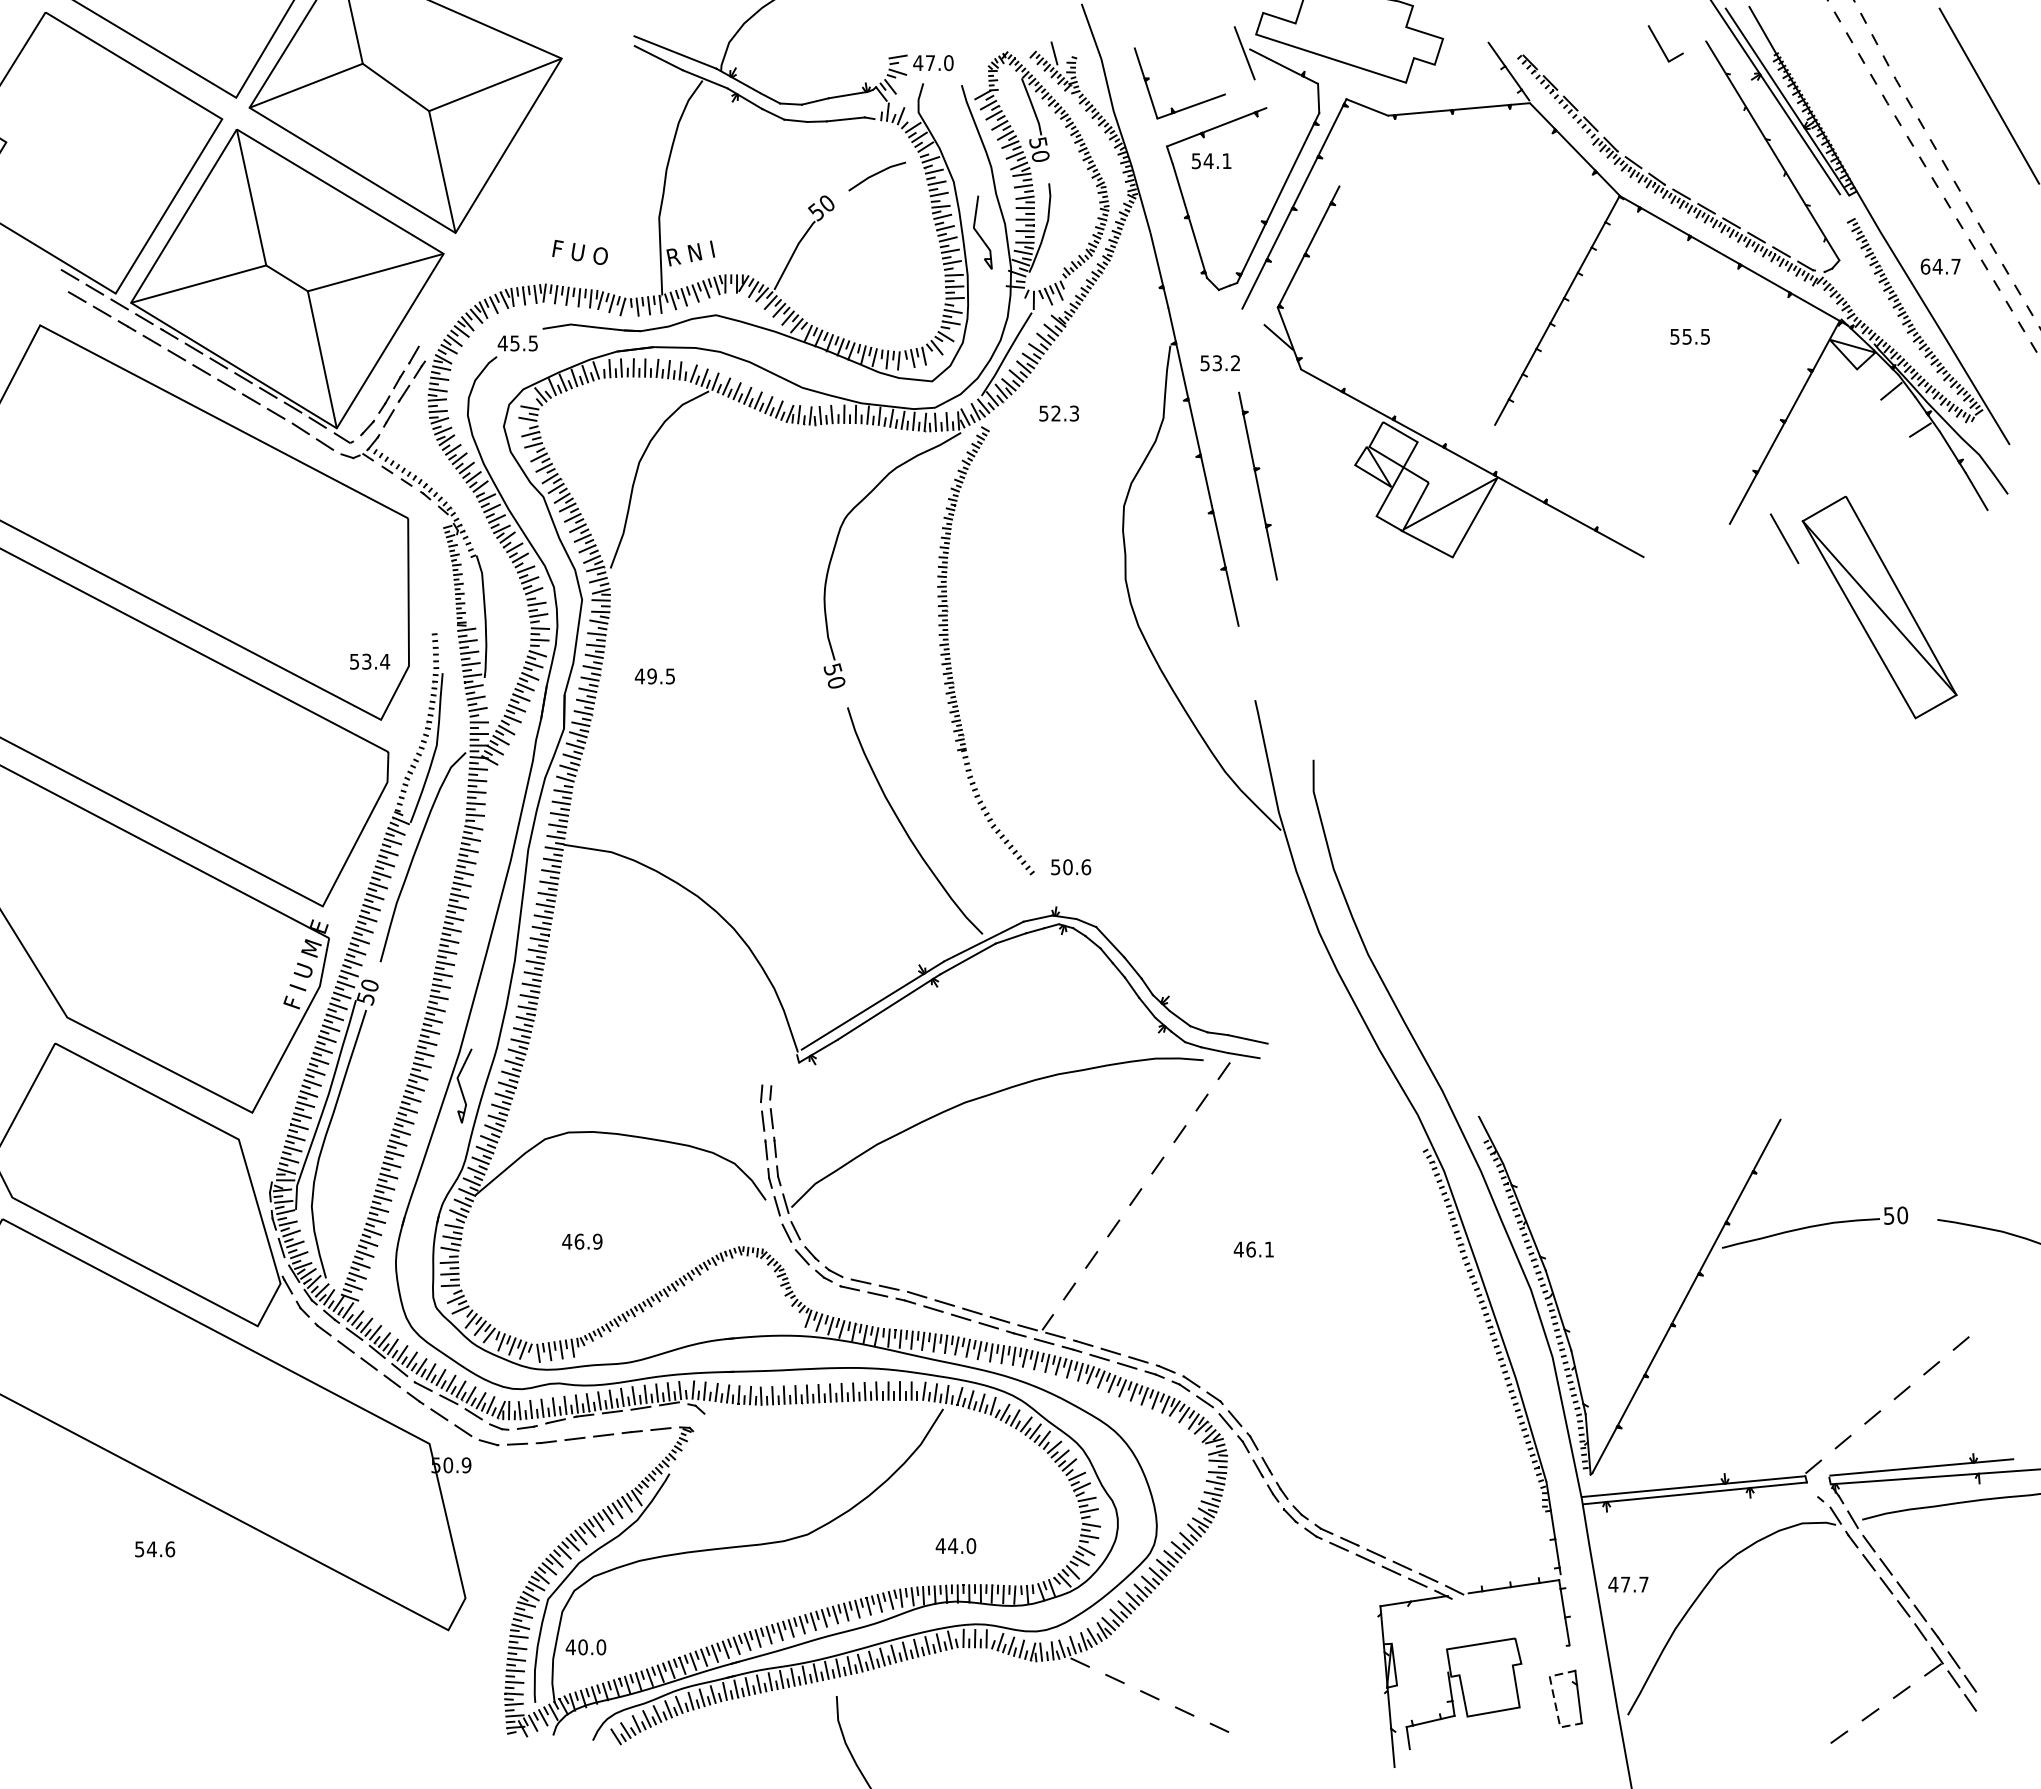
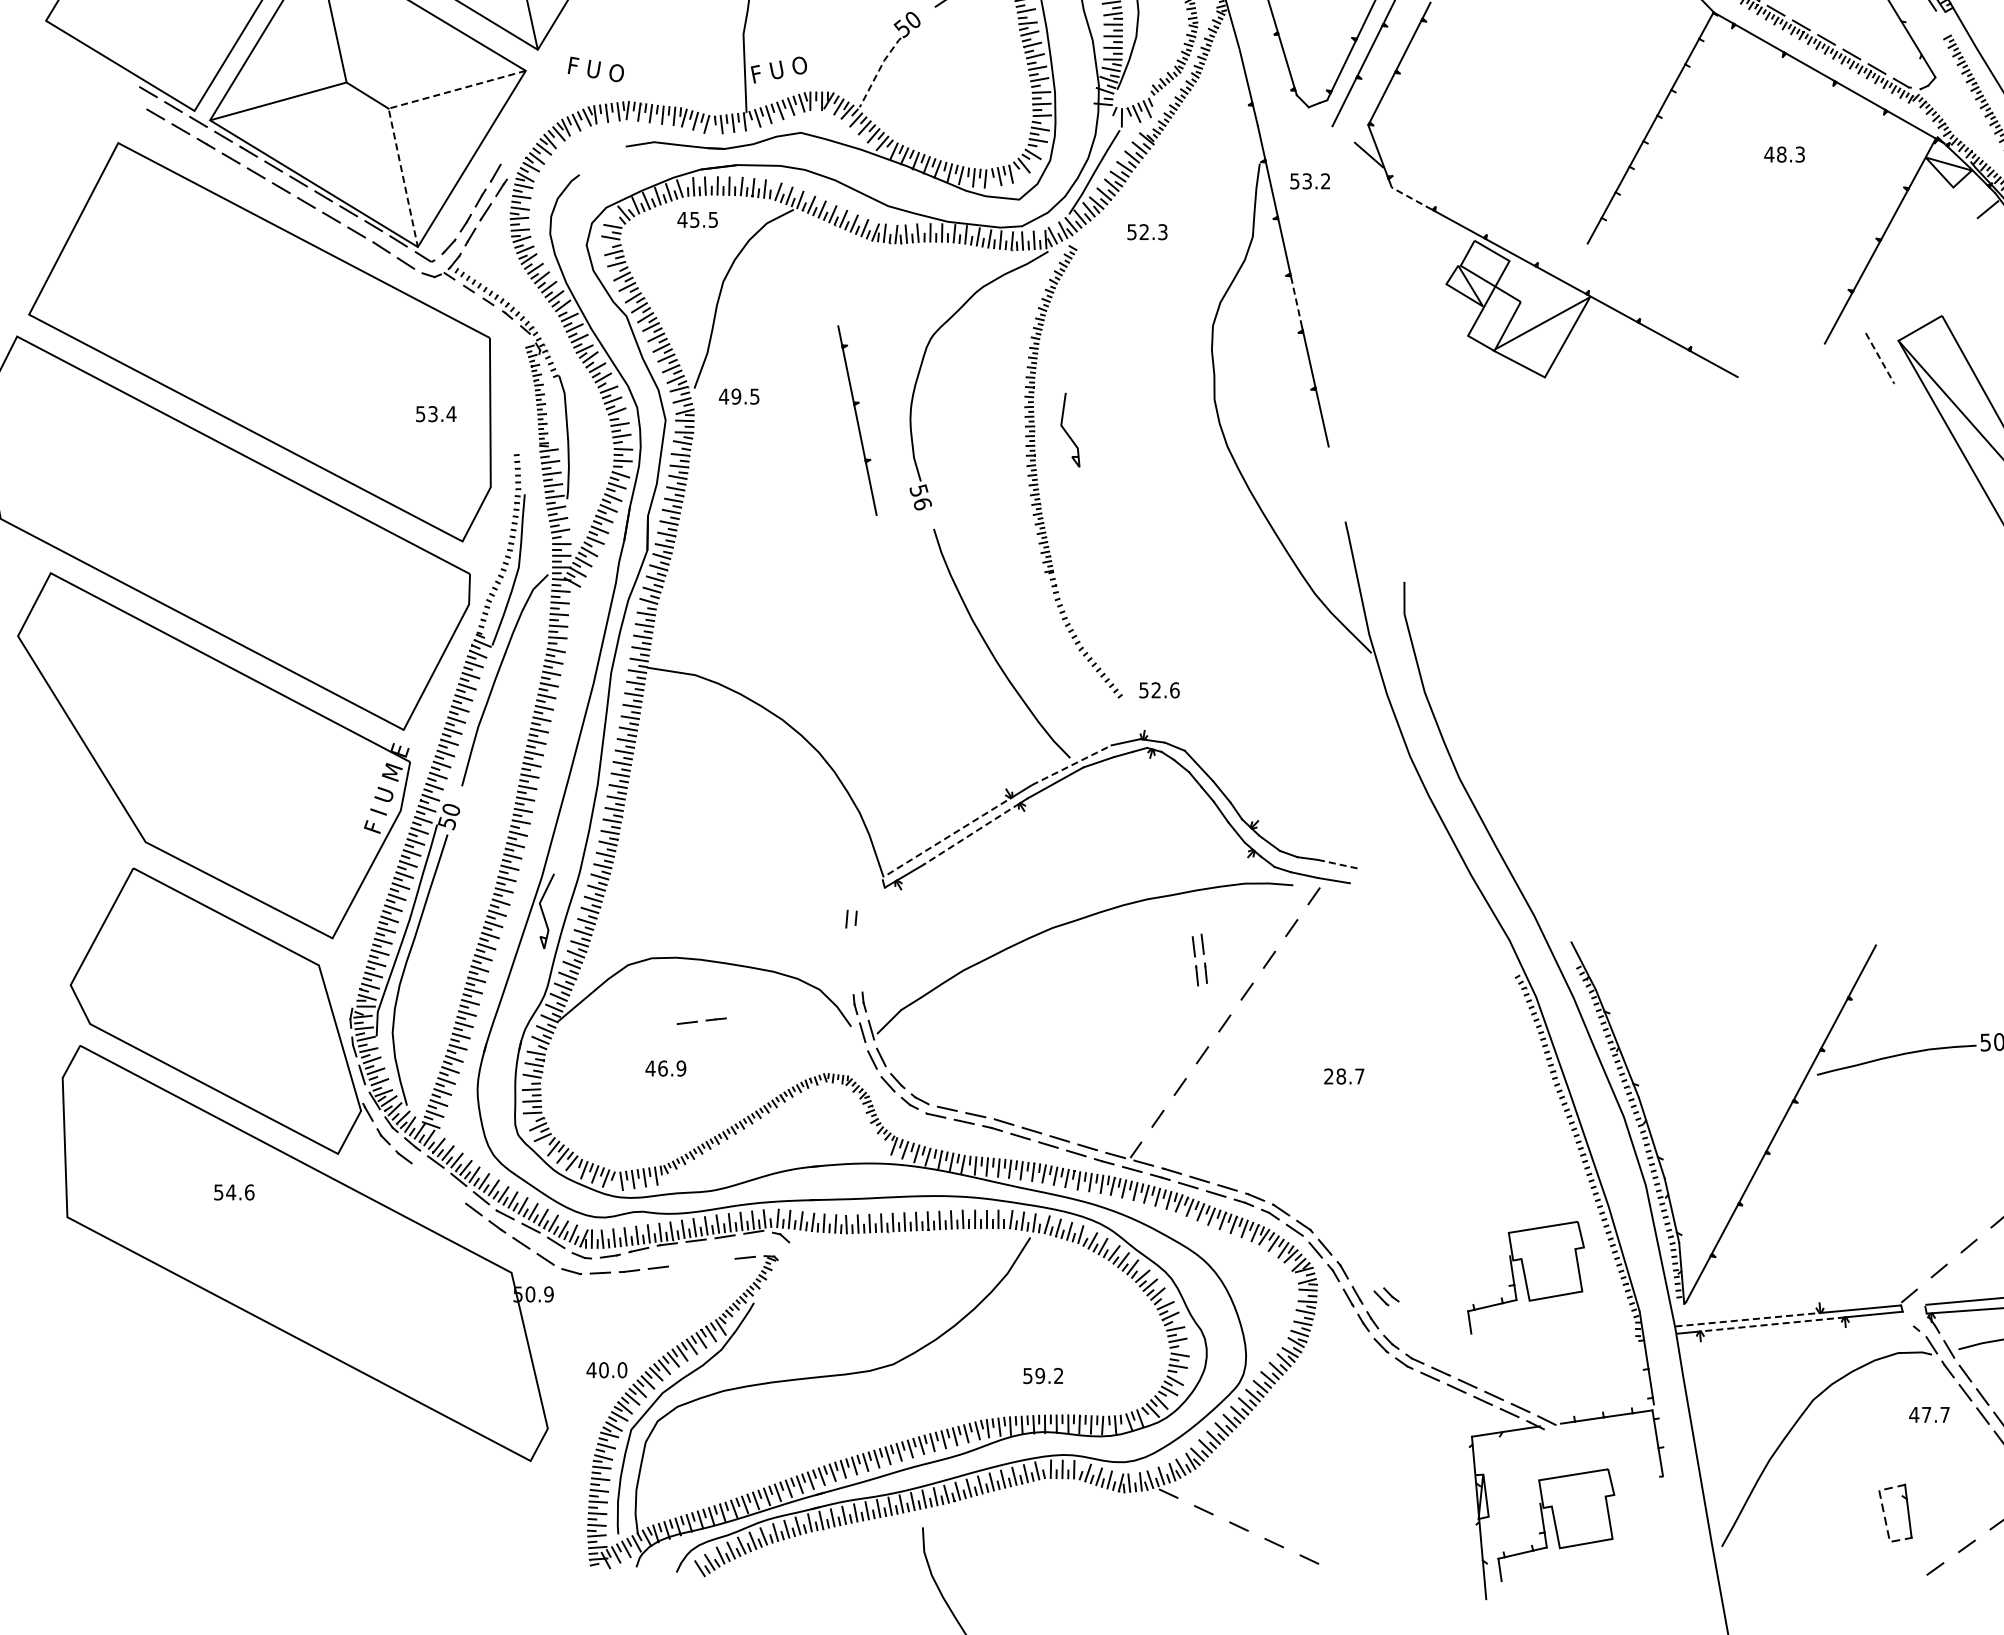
curve: (979, 234) -> (1066, 432), moved
text: (579, 251) -> (595, 68), moved
text: (695, 251) -> (780, 68), R N I -> F U O
line: (793, 253) -> (879, 70), solid -> dashed
line: (307, 291) -> (388, 108), solid -> dashed
text: (1689, 336) -> (1784, 154), 55.5 -> 48.3
text: (517, 343) -> (697, 219), moved
line: (1321, 380) -> (1412, 198), solid -> dashed
line: (1206, 482) -> (1296, 301), solid -> dashed
part: (1257, 485) -> (856, 419), moved
line: (1784, 539) -> (1880, 359), solid -> dashed
text: (370, 661) -> (436, 413), moved
text: (654, 676) -> (738, 396), moved
text: (836, 683) -> (922, 504), 50 -> 56
text: (1067, 867) -> (1155, 690), 50.6 -> 52.6
line: (984, 941) -> (1072, 765), solid -> dashed
line: (886, 1008) -> (973, 833), solid -> dashed
line: (863, 1011) -> (949, 836), solid -> dashed
line: (1248, 1039) -> (1338, 864), solid -> dashed
part: (768, 1134) -> (1199, 960), moved
text: (1253, 1249) -> (1343, 1076), 46.1 -> 28.7
line: (354, 1353) -> (435, 1181), removed
line: (614, 1434) -> (698, 1021), moved
part: (1433, 1448) -> (1525, 1277), added
part: (1295, 1467) -> (1386, 1296), added
line: (1654, 1490) -> (1748, 1319), solid -> dashed
line: (1679, 1494) -> (1773, 1323), solid -> dashed
text: (955, 1546) -> (1042, 1376), 44.0 -> 59.2
text: (155, 1549) -> (234, 1192), moved
text: (1628, 1584) -> (1929, 1414), moved
text: (585, 1647) -> (606, 1370), moved
part: (1556, 1703) -> (1886, 1517), moved

